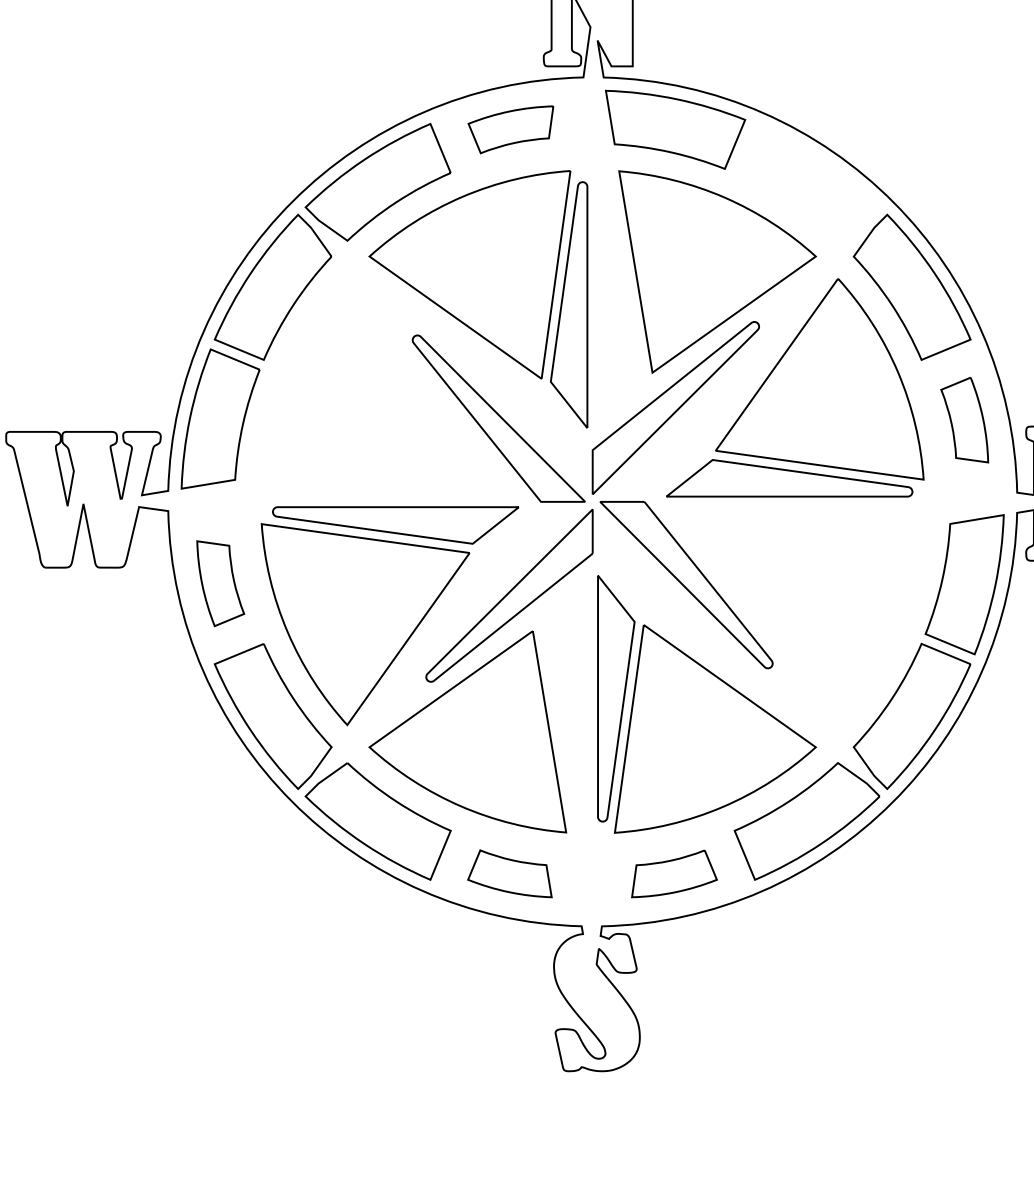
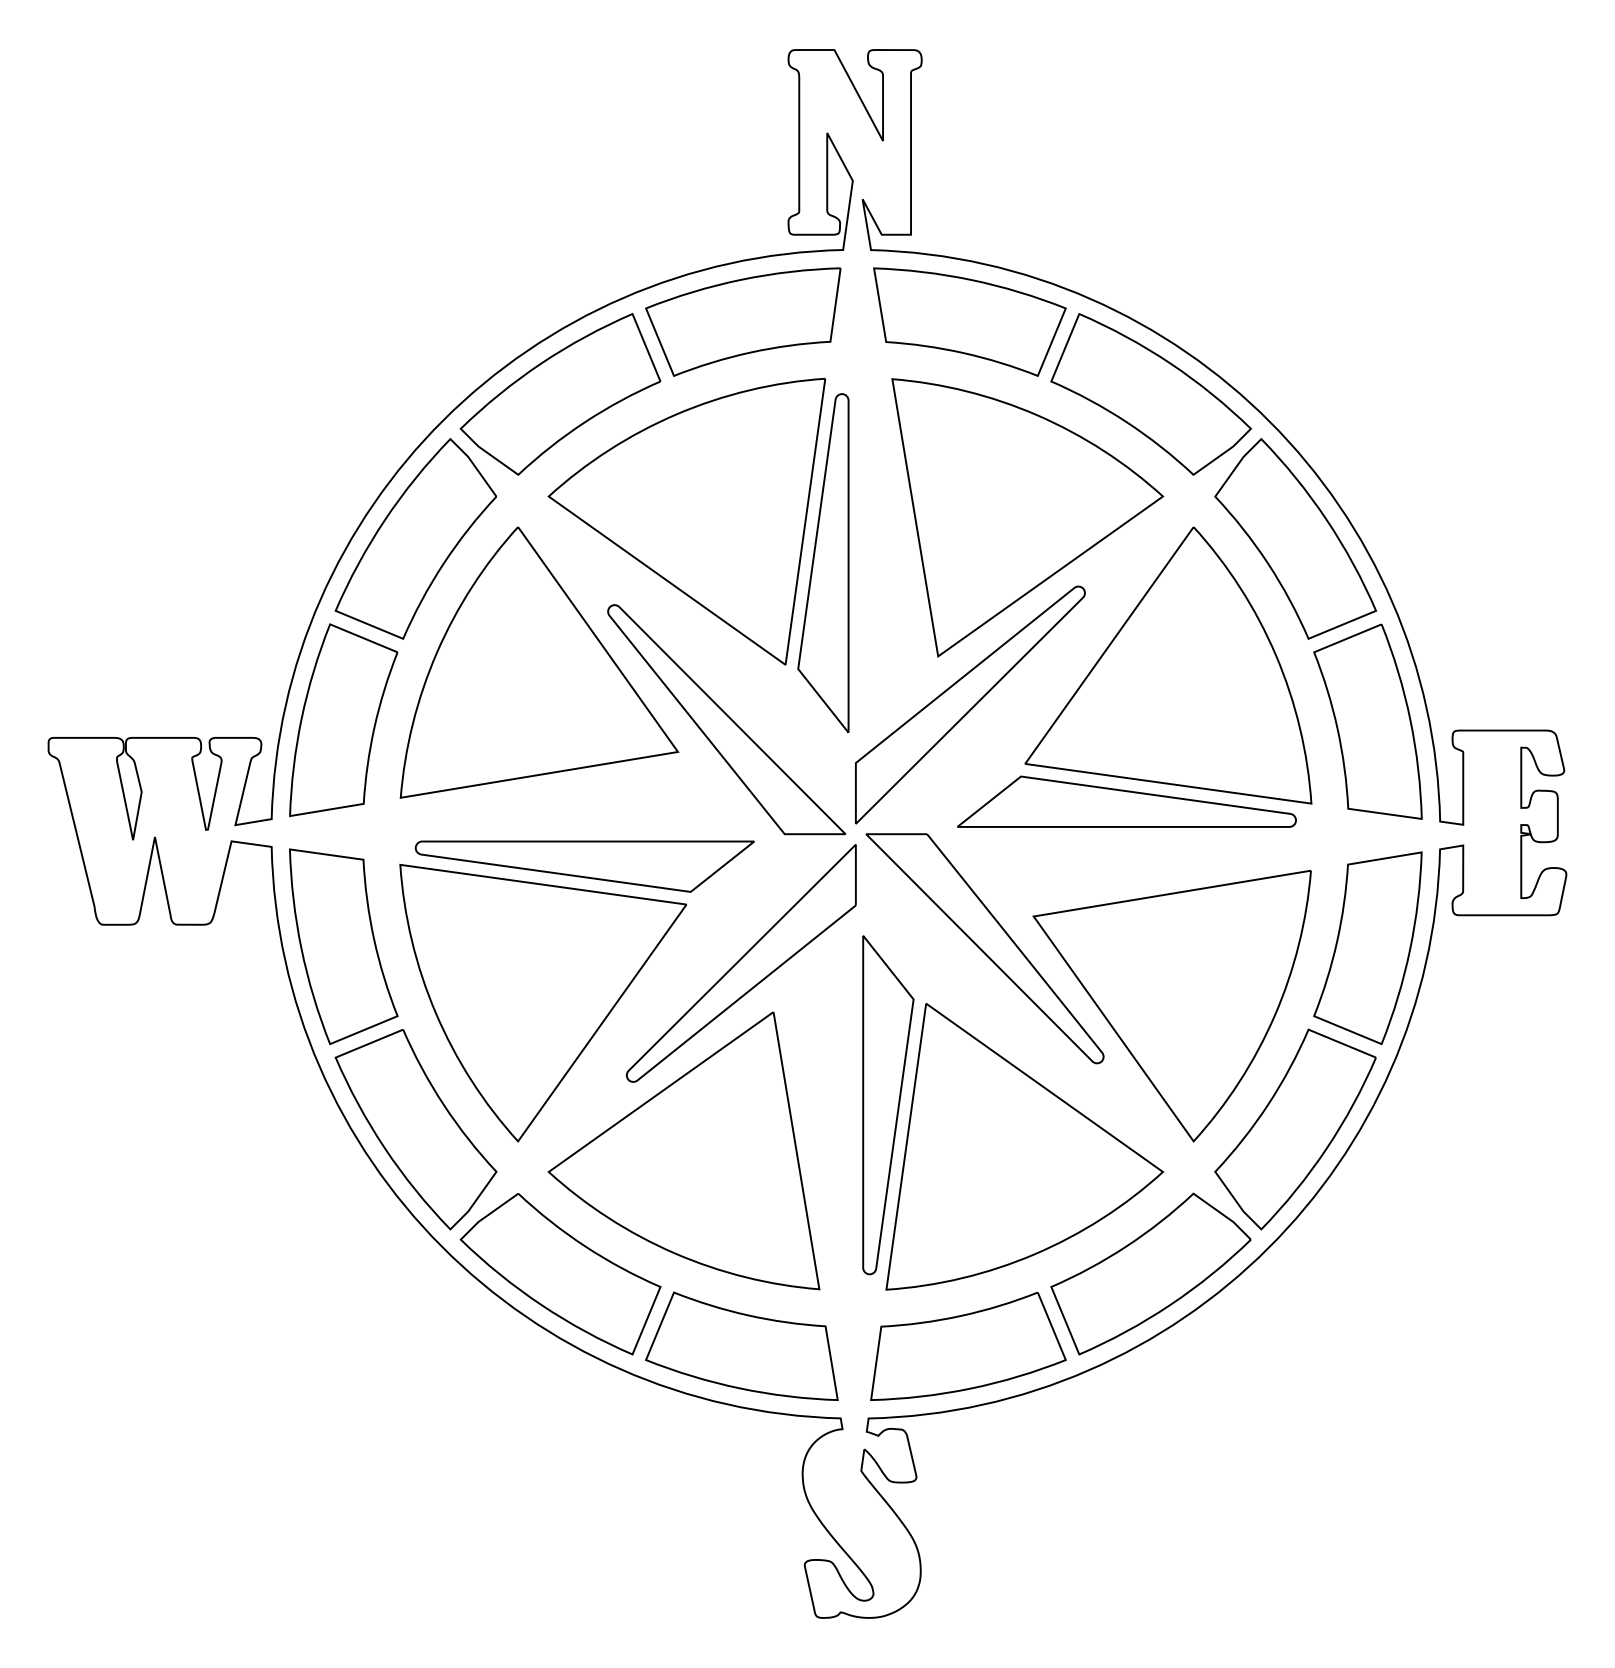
part: (511, 129) -> (743, 321), size x1.67
part: (806, 182) -> (1150, 394), added
part: (362, 377) -> (539, 662), added
part: (964, 419) -> (1367, 721), size x1.67
part: (220, 583) -> (343, 946), size x1.67
part: (822, 626) -> (1171, 1005), added
part: (509, 873) -> (741, 1345), size x1.67
part: (674, 873) -> (968, 1345), size x1.67

